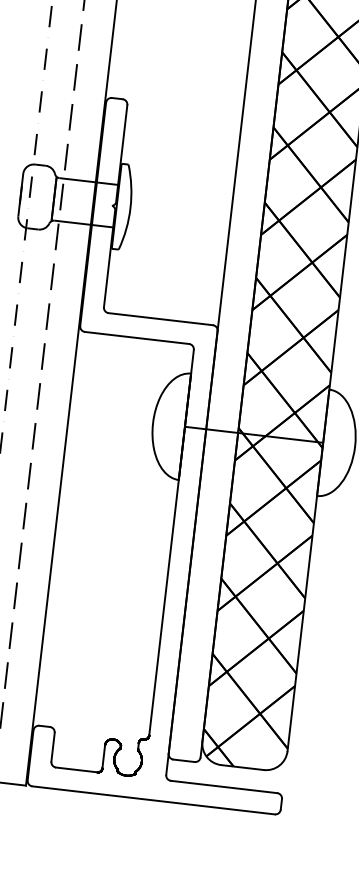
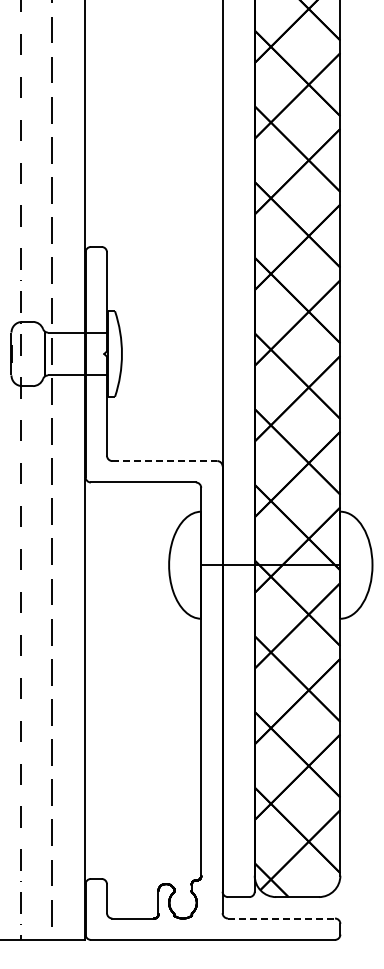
line: (161, 319) -> (165, 461), solid -> dashed
line: (224, 786) -> (281, 918), solid -> dashed

